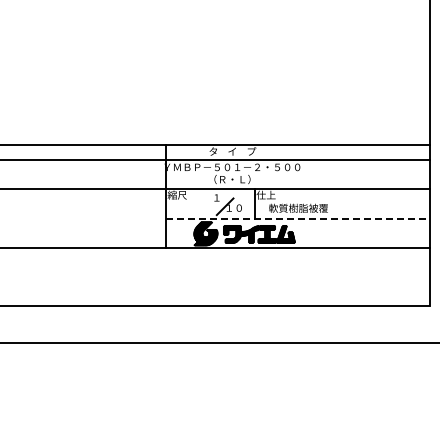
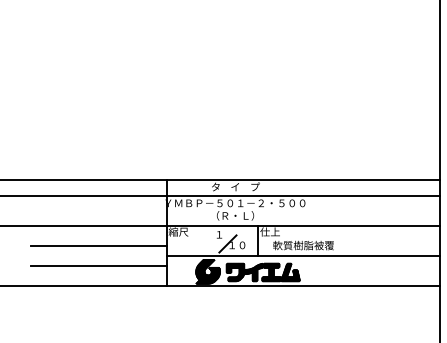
line: (100, 208) -> (99, 245), added
line: (298, 218) -> (303, 256), dashed -> solid
line: (100, 228) -> (99, 266), added

